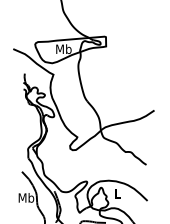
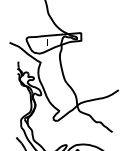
text: (63, 49) -> (48, 43), Mb -> L

